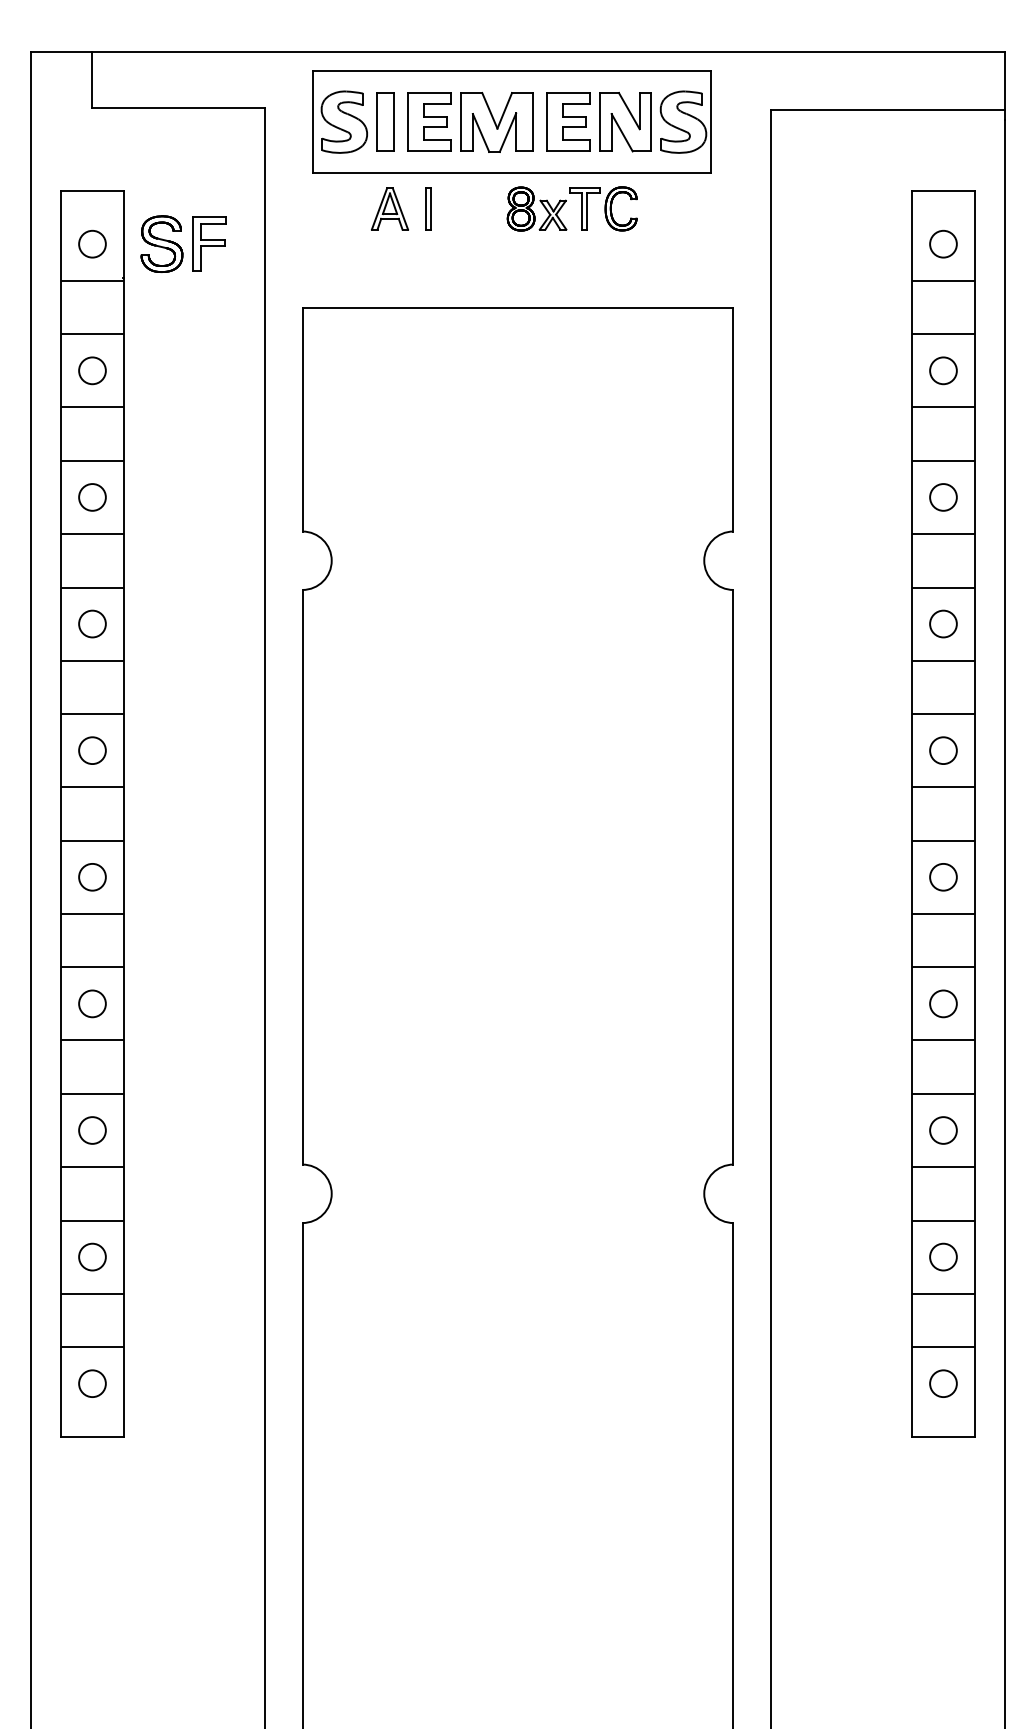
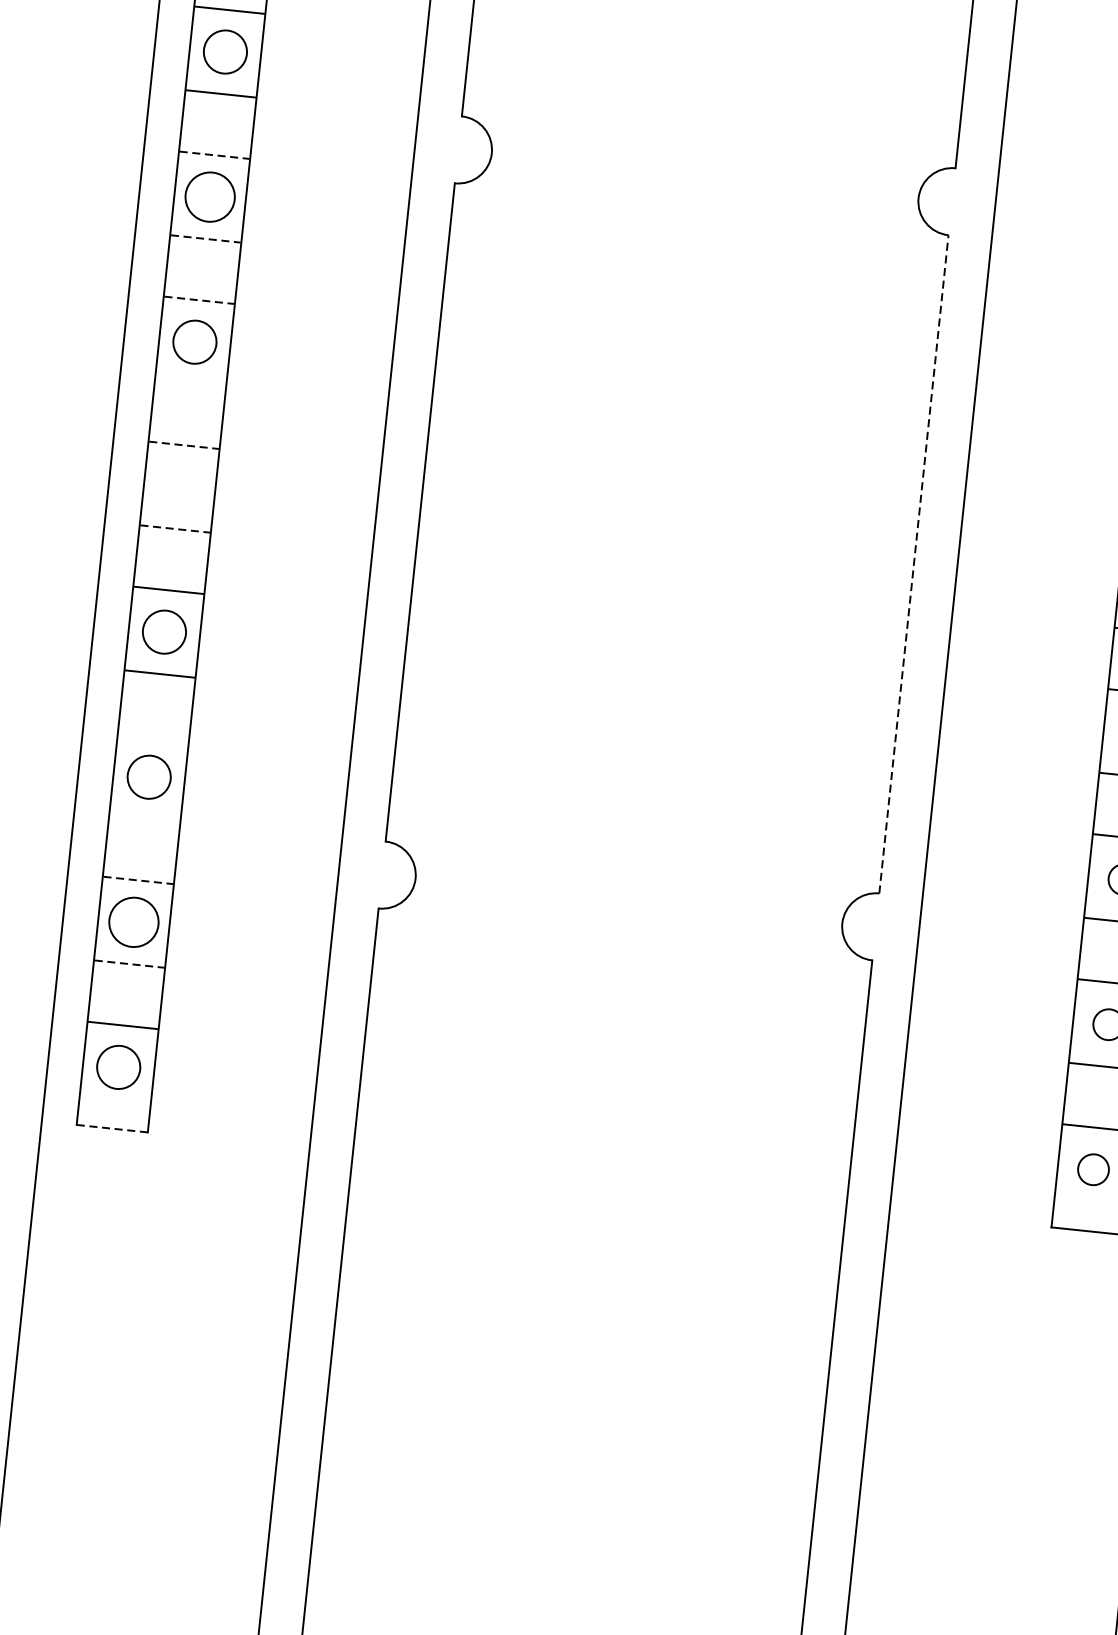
circle: (92, 497) -> (225, 52), size x1.4
line: (93, 587) -> (215, 155), solid -> dashed
circle: (92, 623) -> (210, 196), size x1.6
line: (93, 660) -> (206, 238), solid -> dashed
line: (93, 714) -> (200, 300), solid -> dashed
circle: (92, 750) -> (194, 341), size x1.4
line: (92, 787) -> (190, 384), removed
line: (93, 840) -> (185, 445), solid -> dashed
line: (733, 876) -> (914, 563), solid -> dashed
circle: (92, 877) -> (179, 487), removed
line: (93, 913) -> (176, 528), solid -> dashed
circle: (92, 1003) -> (164, 631), size x1.4
line: (92, 1093) -> (153, 734), removed
circle: (92, 1130) -> (149, 777), size x1.4
line: (92, 1167) -> (144, 819), removed
line: (93, 1220) -> (139, 880), solid -> dashed
circle: (92, 1256) -> (134, 921), size x1.6
line: (93, 1293) -> (130, 964), solid -> dashed
circle: (92, 1383) -> (118, 1067), size x1.4
line: (92, 1437) -> (112, 1128), solid -> dashed

